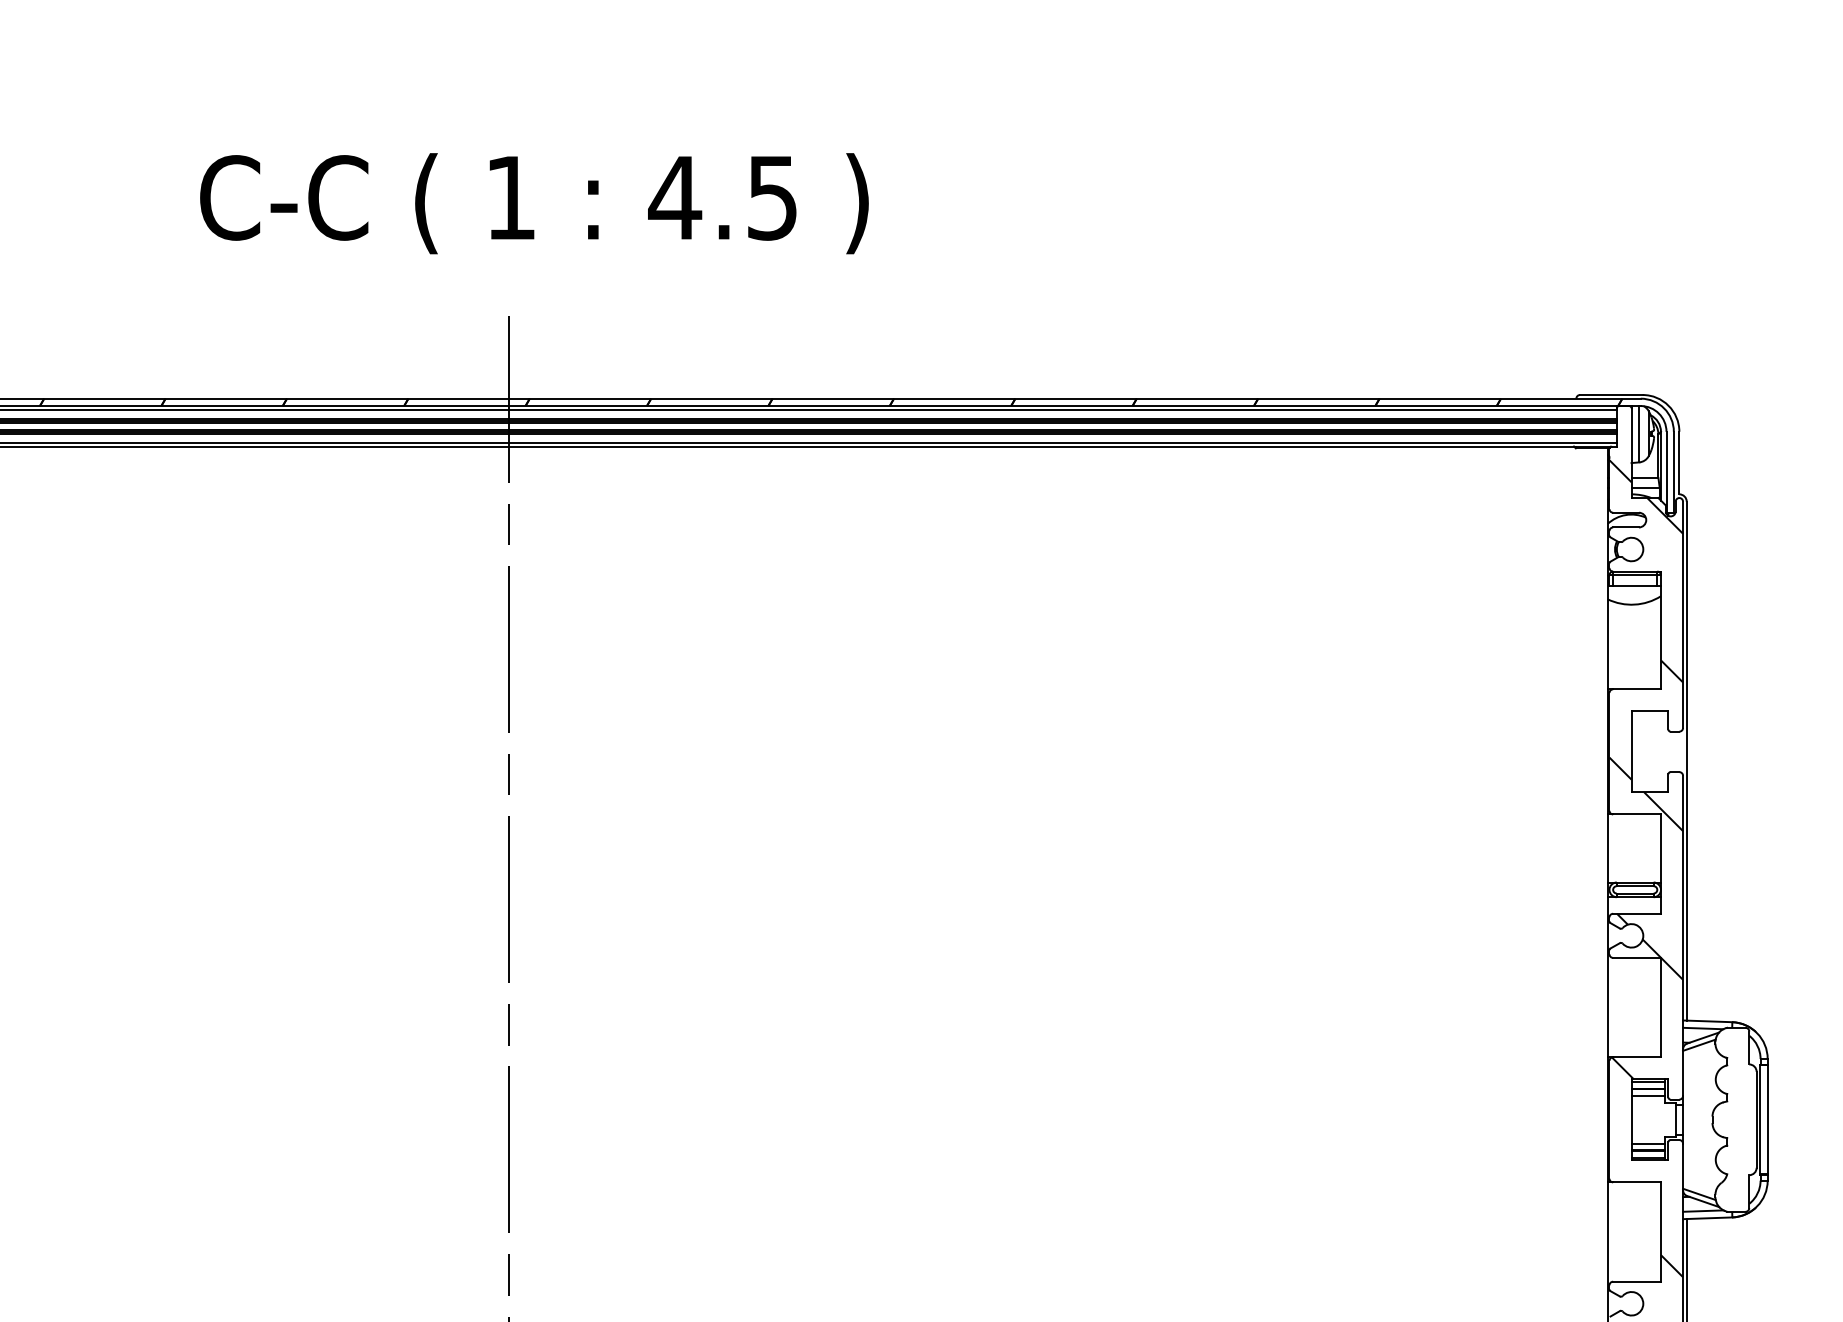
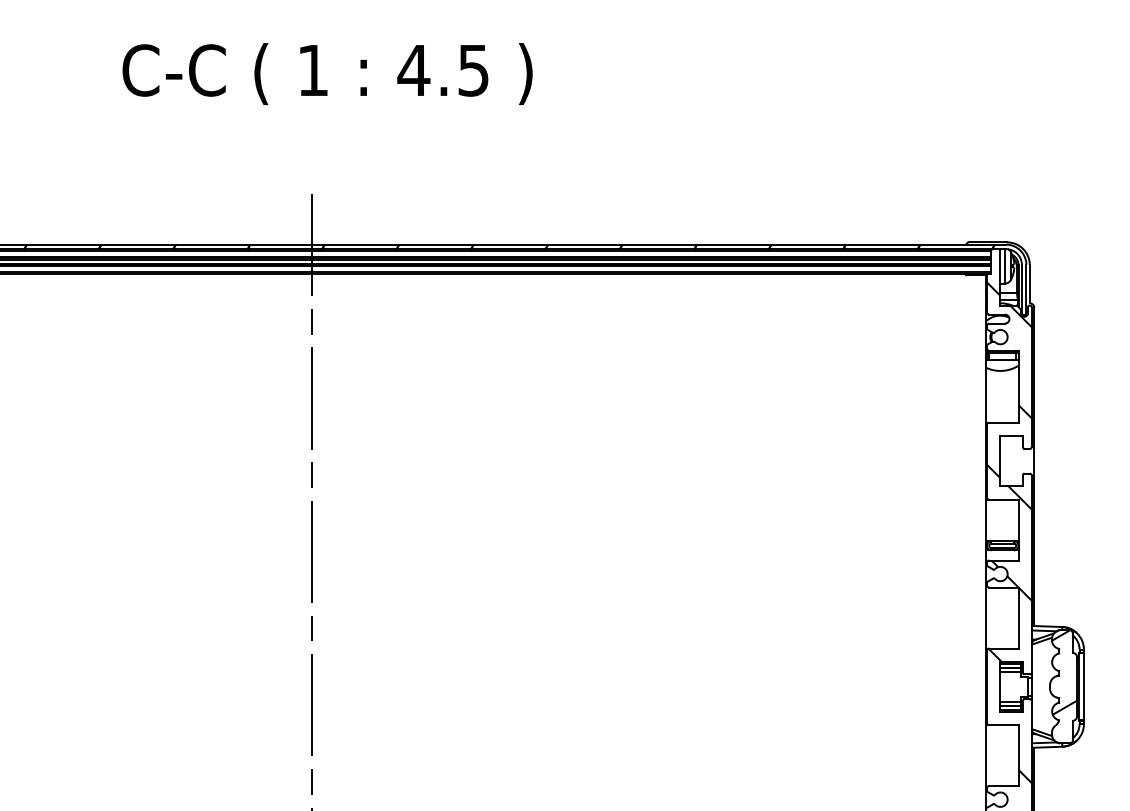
text: (534, 202) -> (327, 73), moved
hatch: (1735, 1096) -> (1064, 672), added

